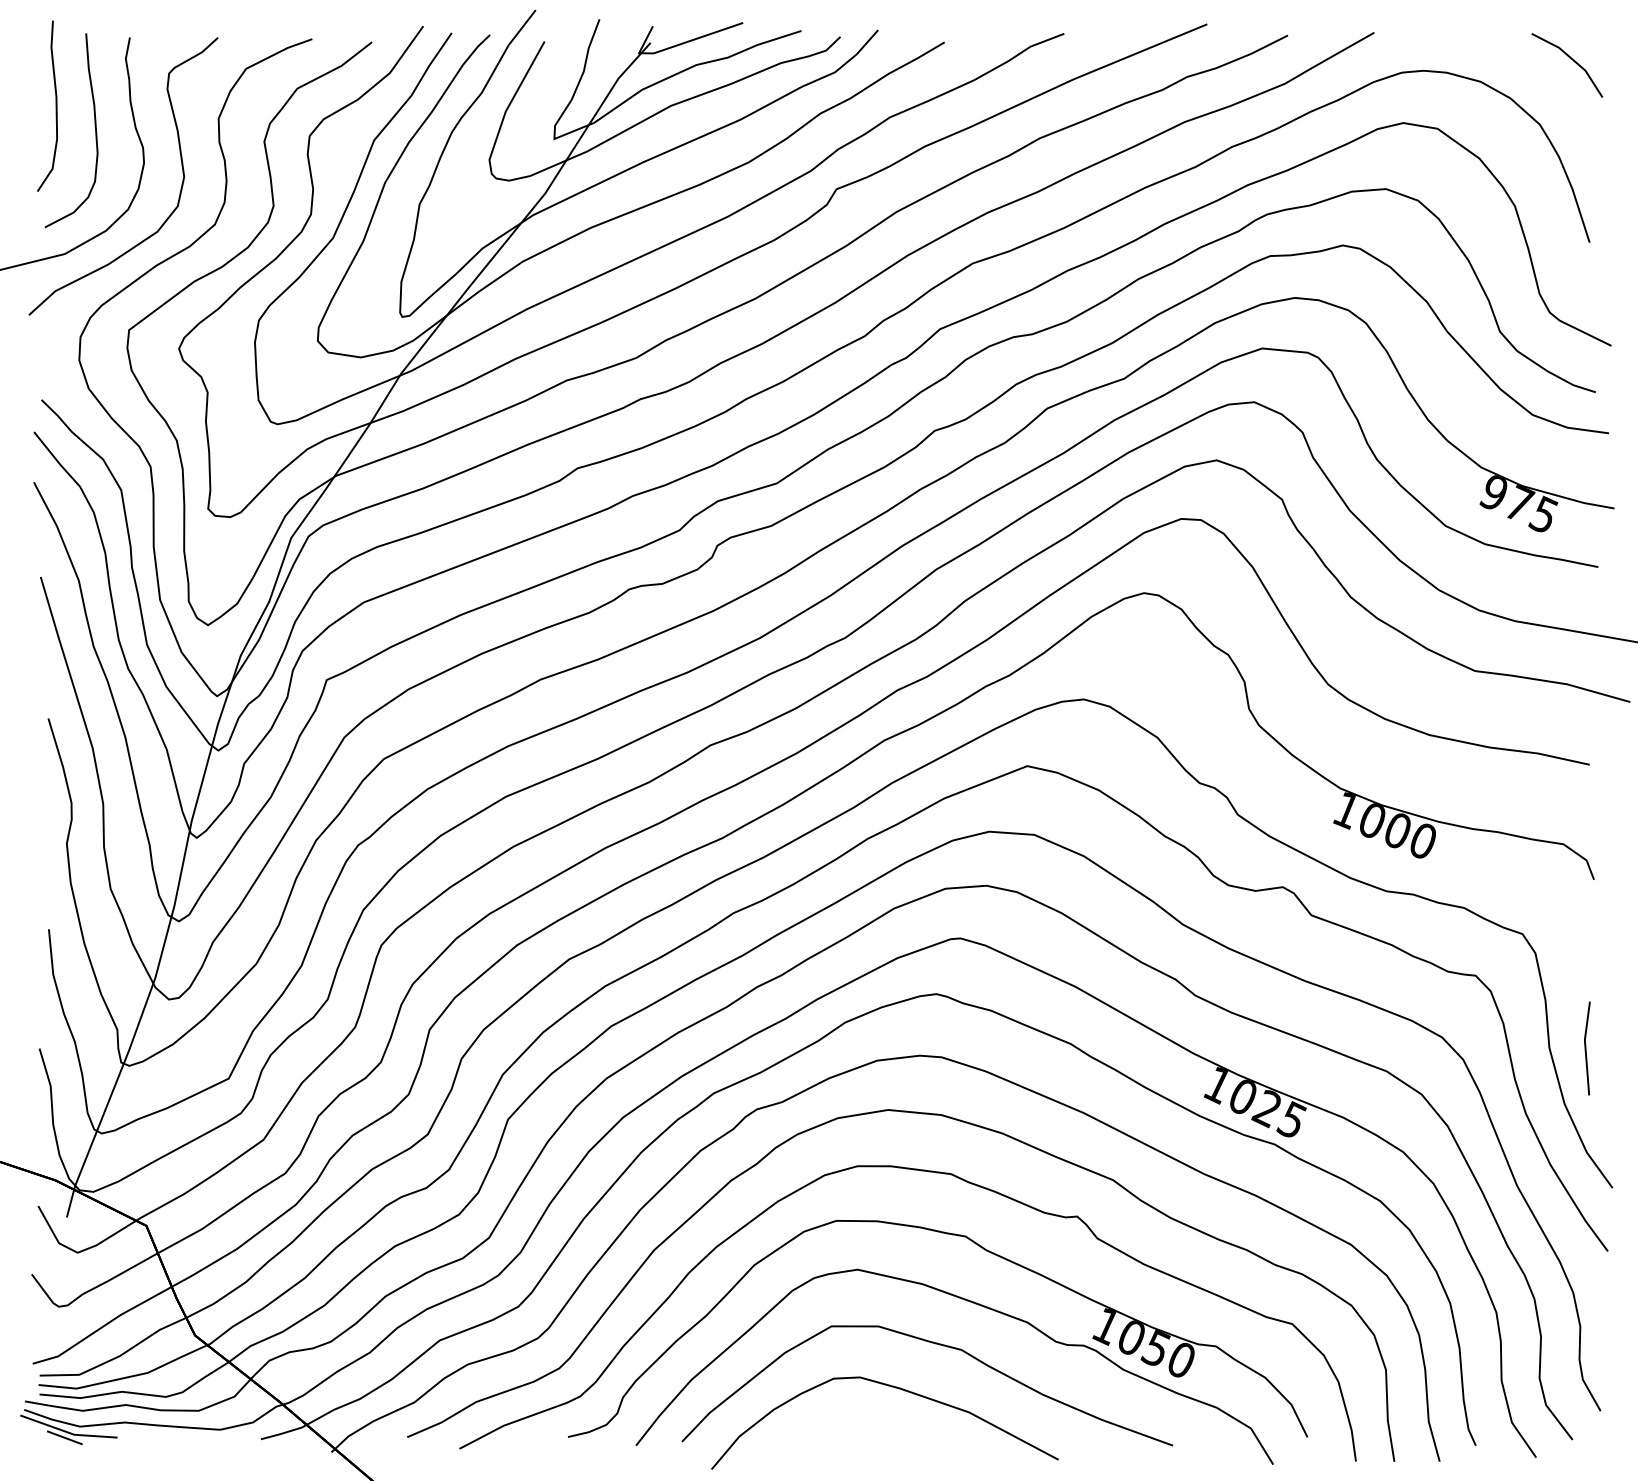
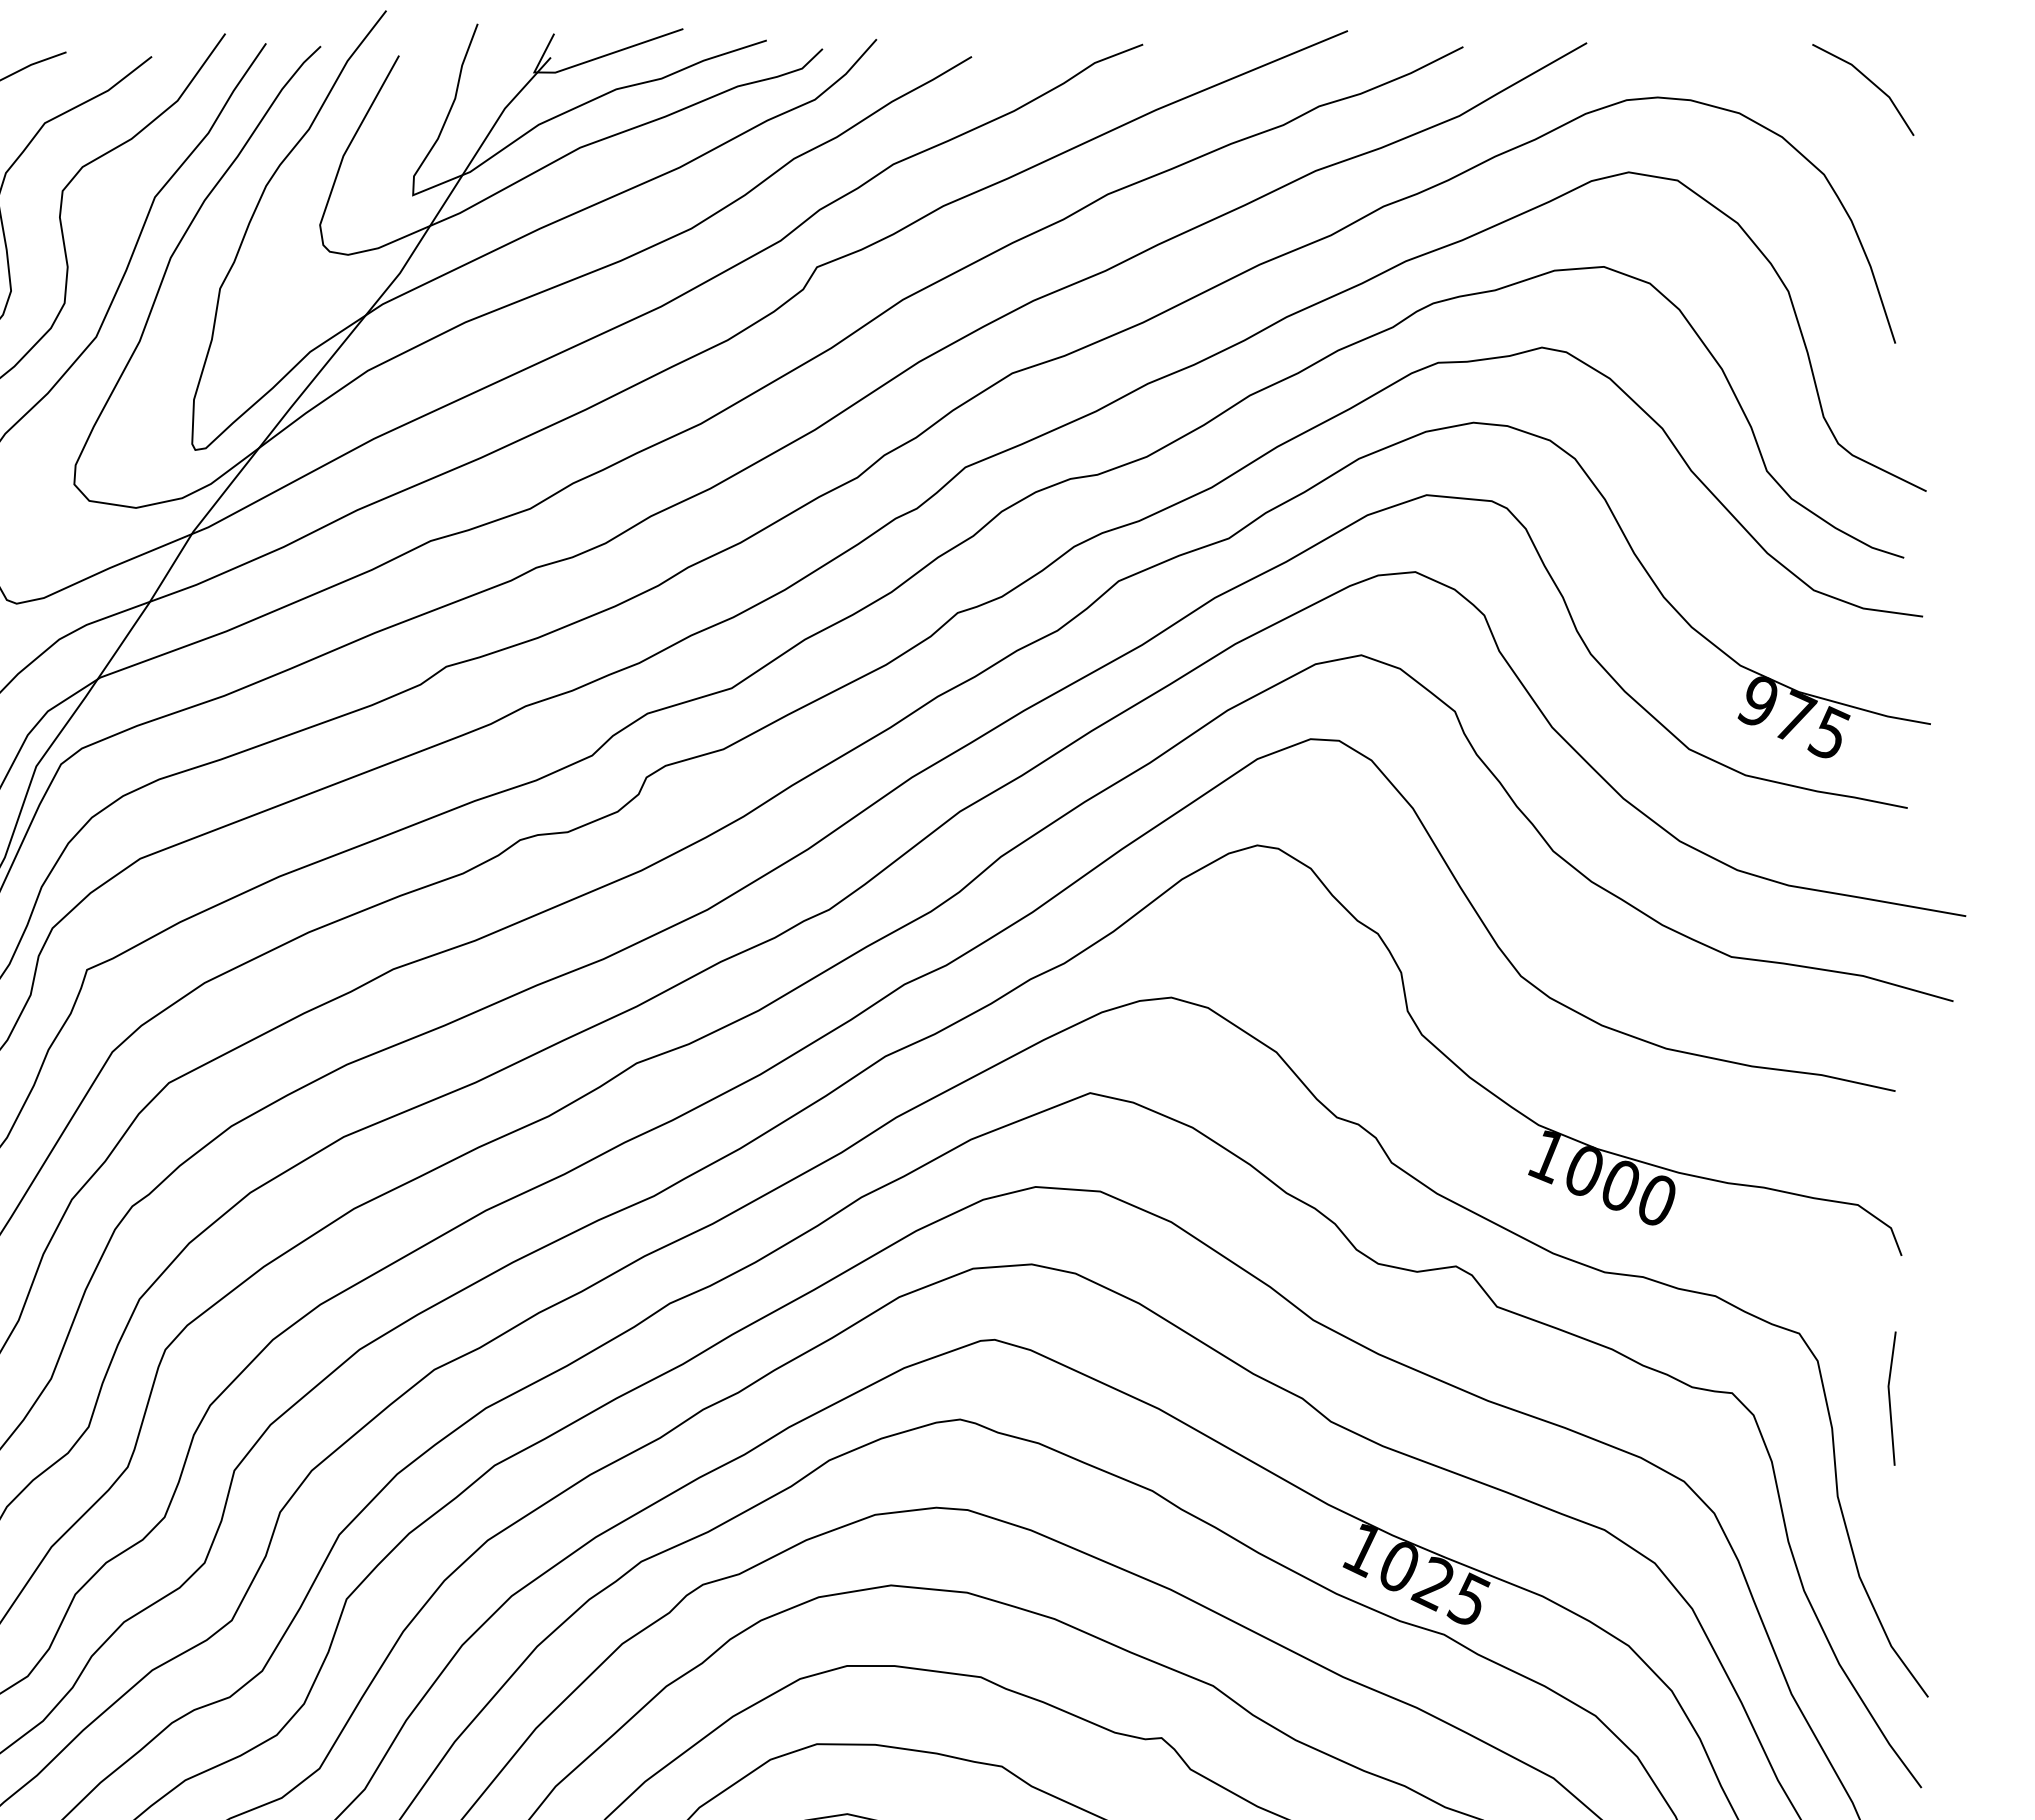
line: (1586, 1048) -> (1890, 1398), moved

